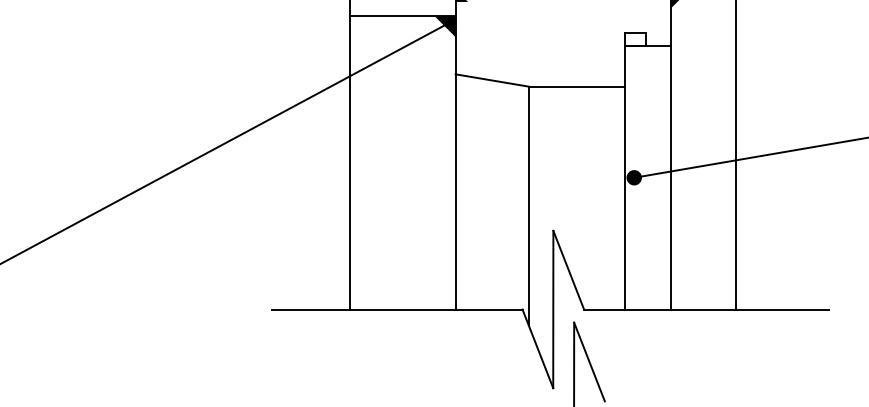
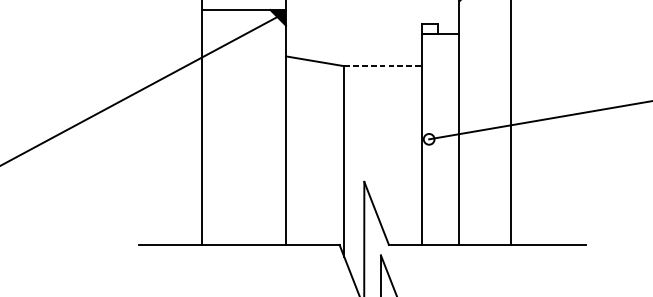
line: (577, 86) -> (383, 66), solid -> dashed
fill: (633, 177) -> (428, 139), removed

